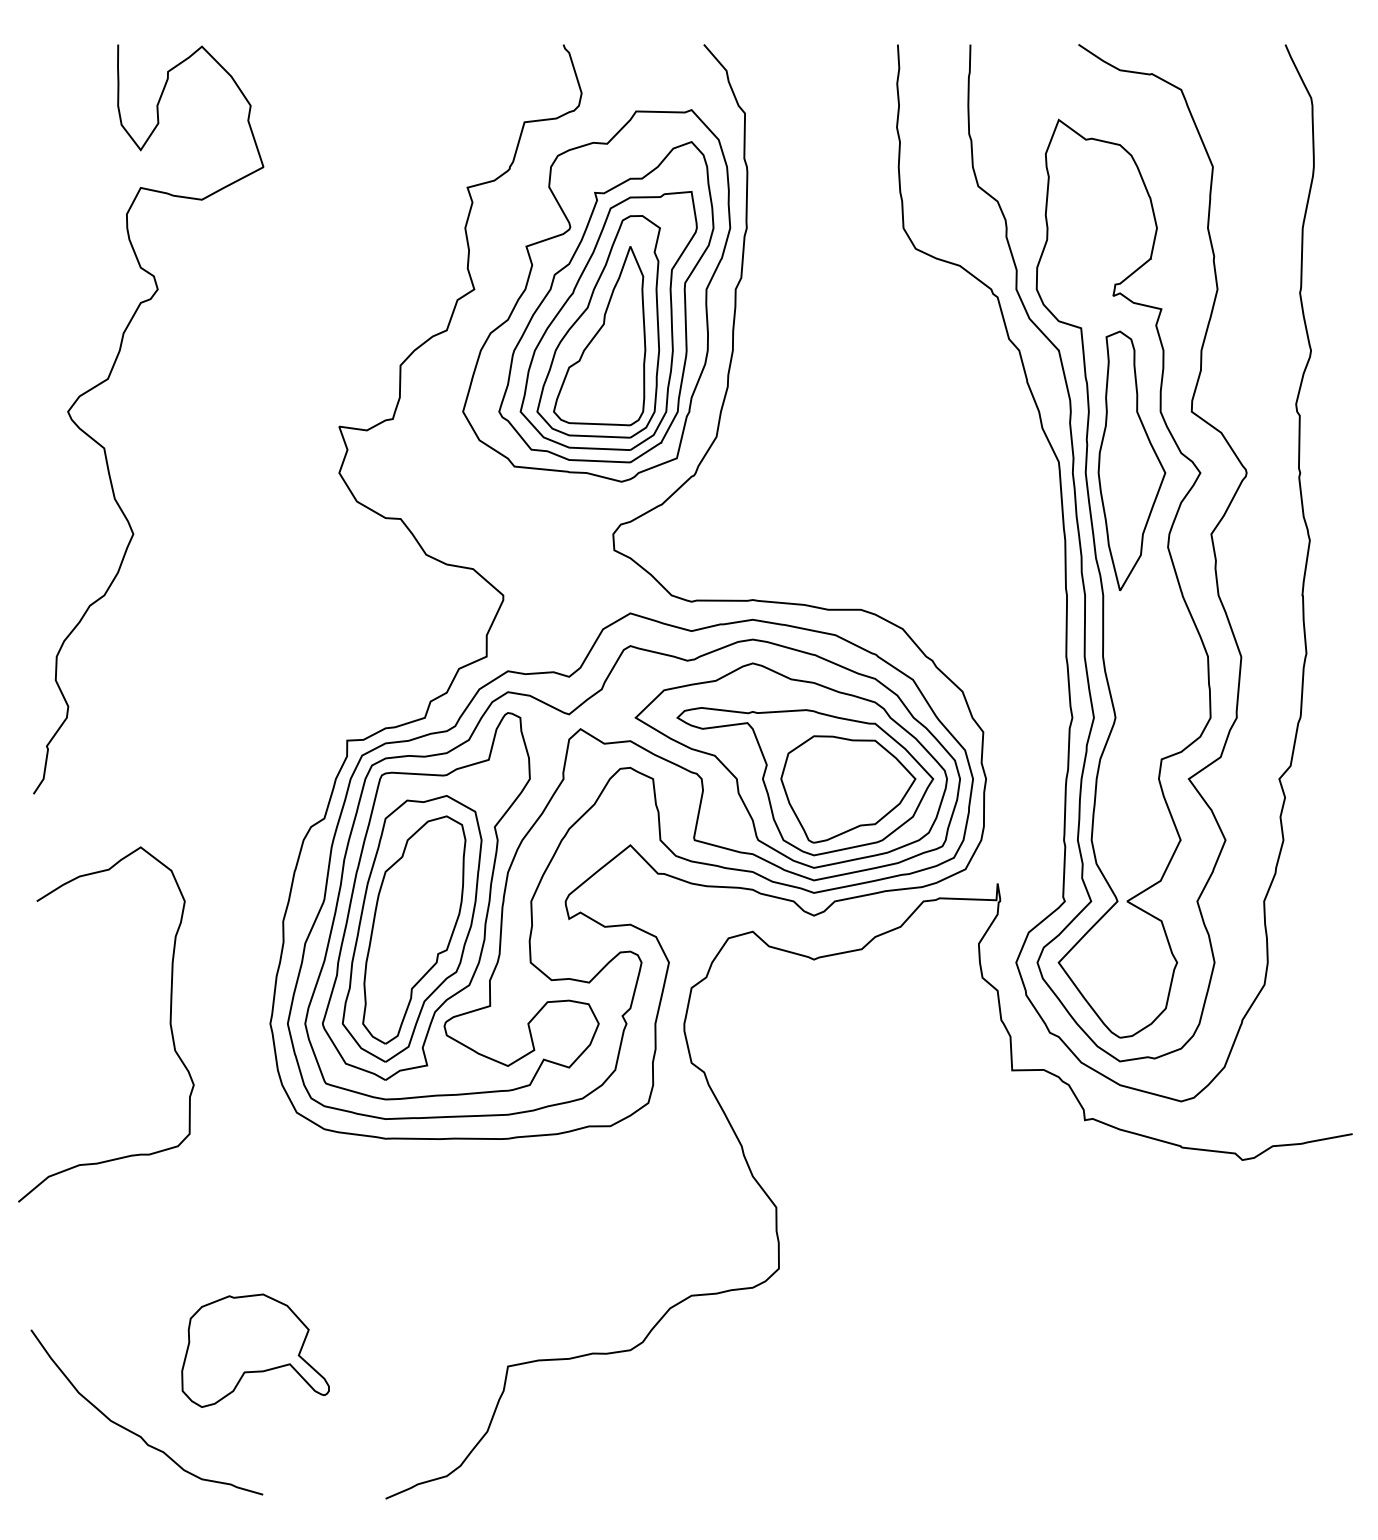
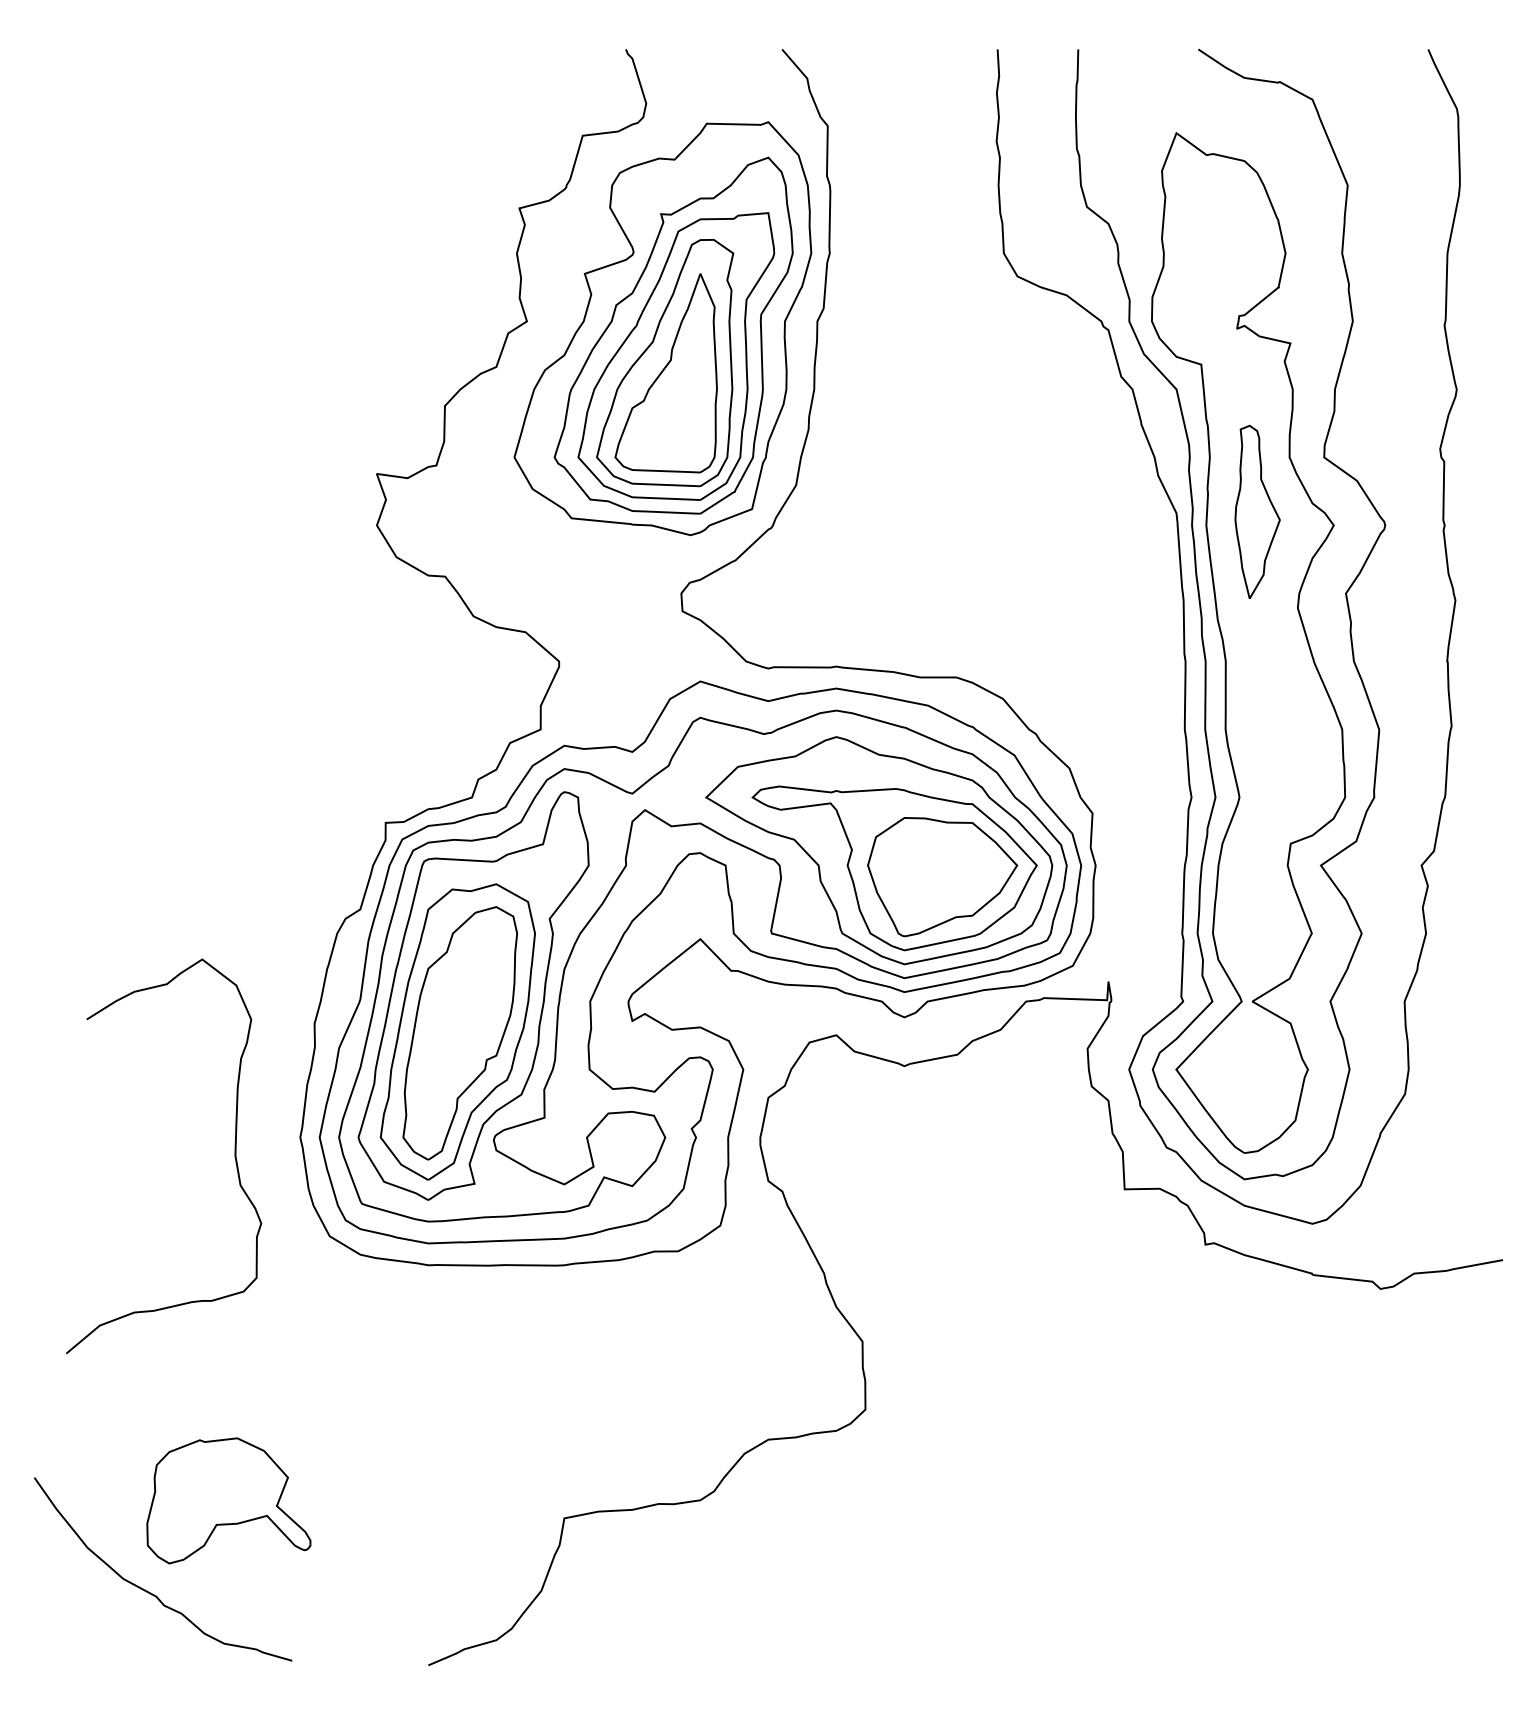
curve: (104, 447) -> (116, 497), removed
part: (1131, 460) -> (1257, 511), size x0.6
curve: (169, 1023) -> (234, 1155), moved
part: (255, 1350) -> (228, 1500), moved

